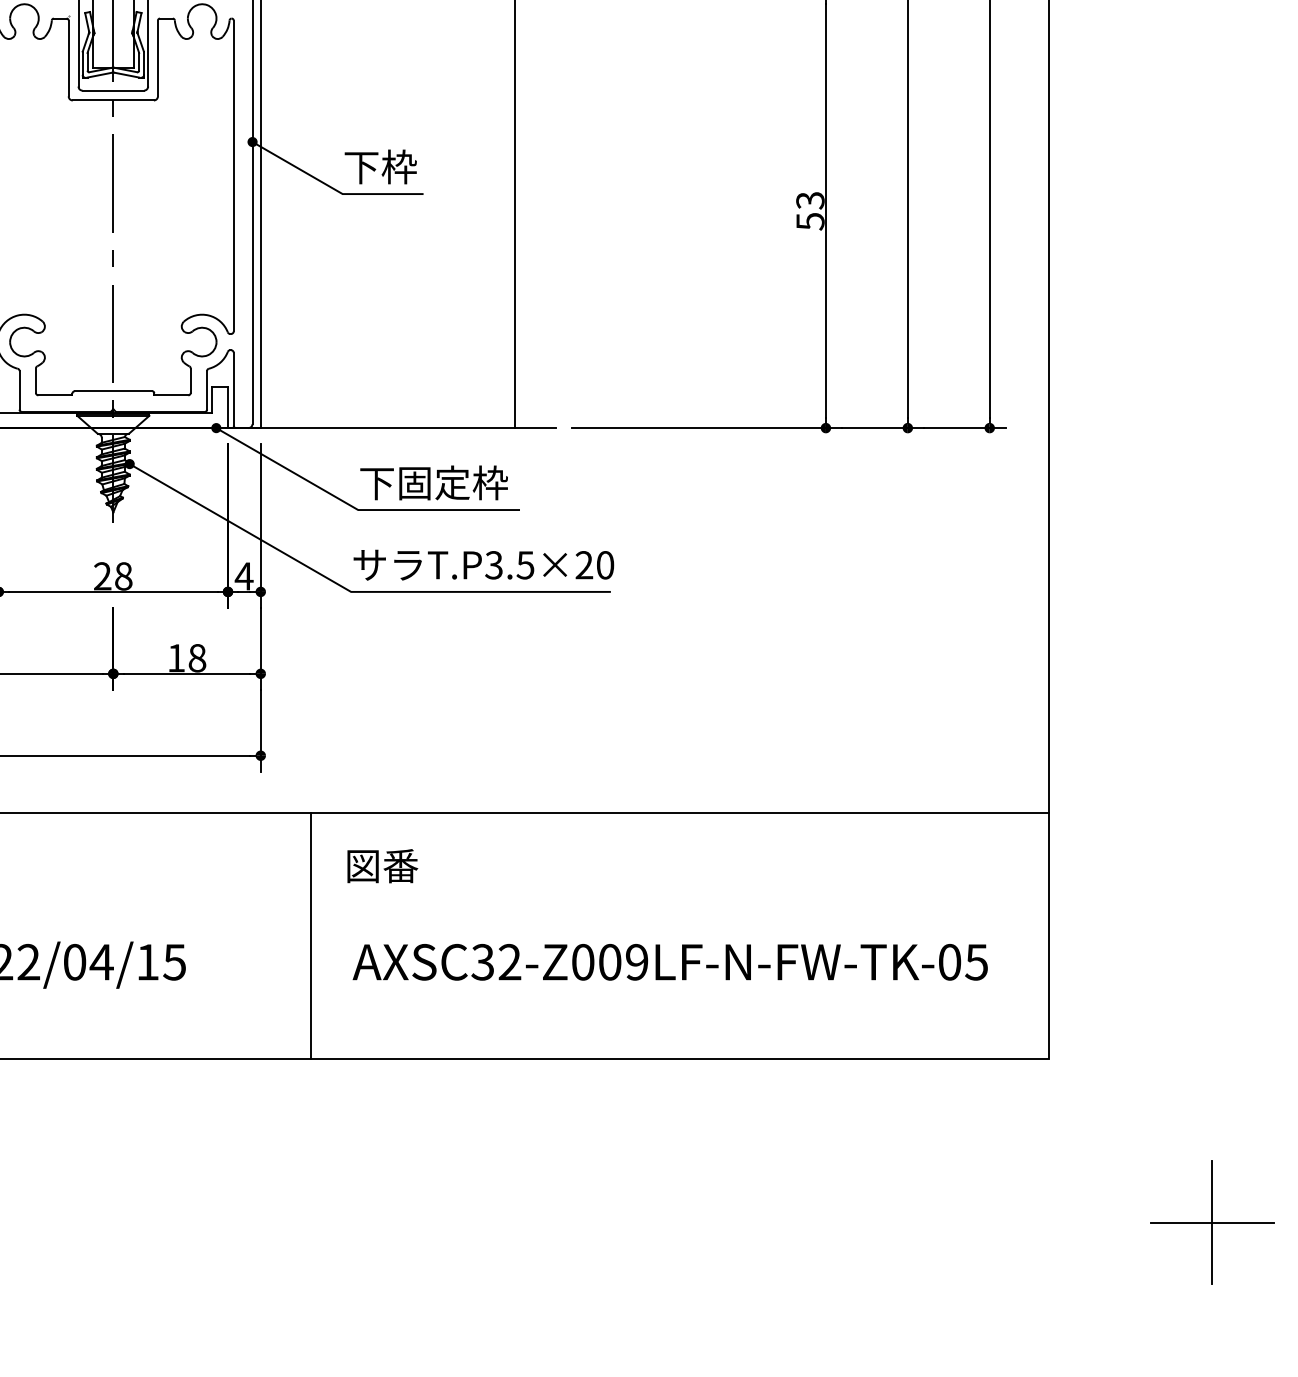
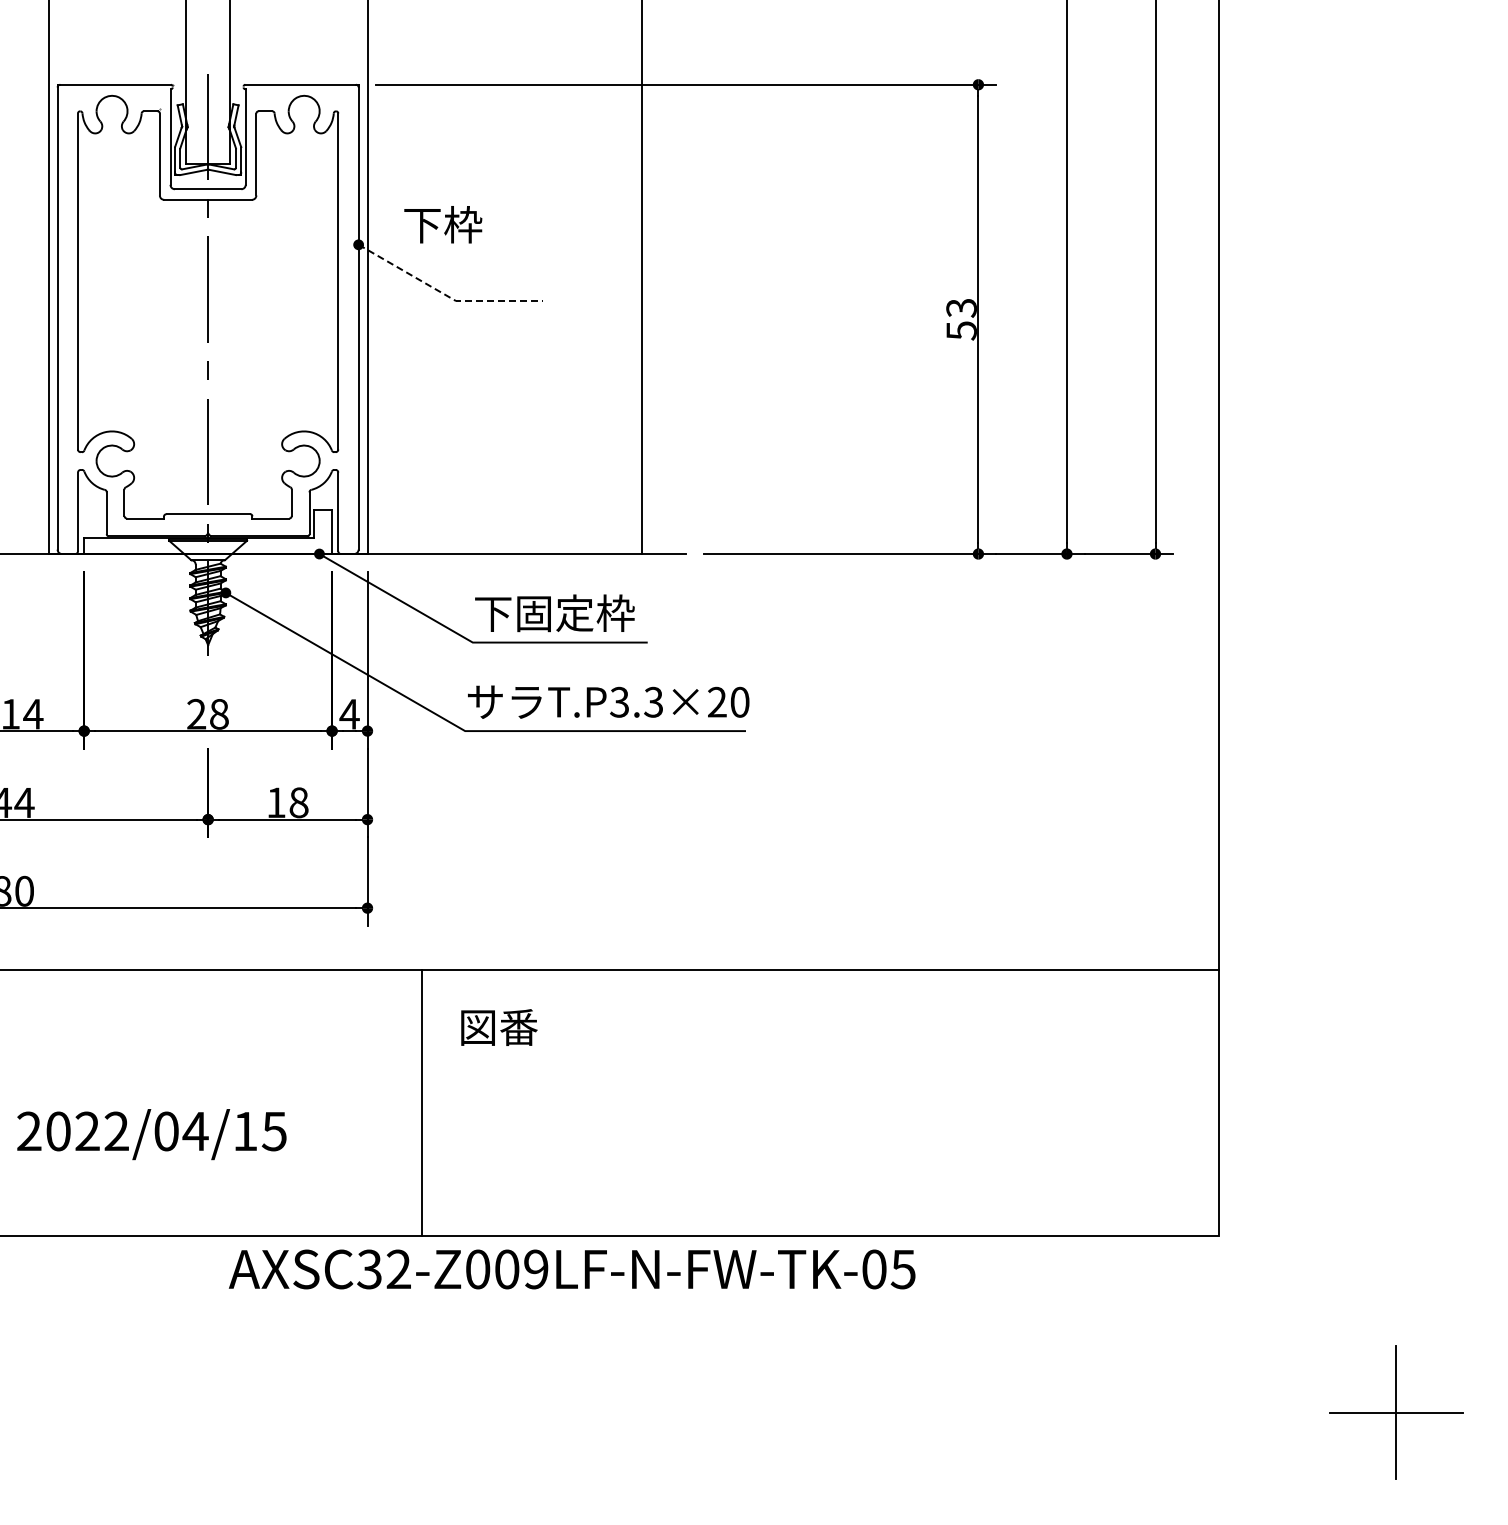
text: (381, 166) -> (443, 224), moved
line: (332, 188) -> (445, 295), solid -> dashed
text: (525, 564) -> (653, 701), T.P3.5×20 -> T.P3.3×20
text: (670, 962) -> (572, 1269), moved

